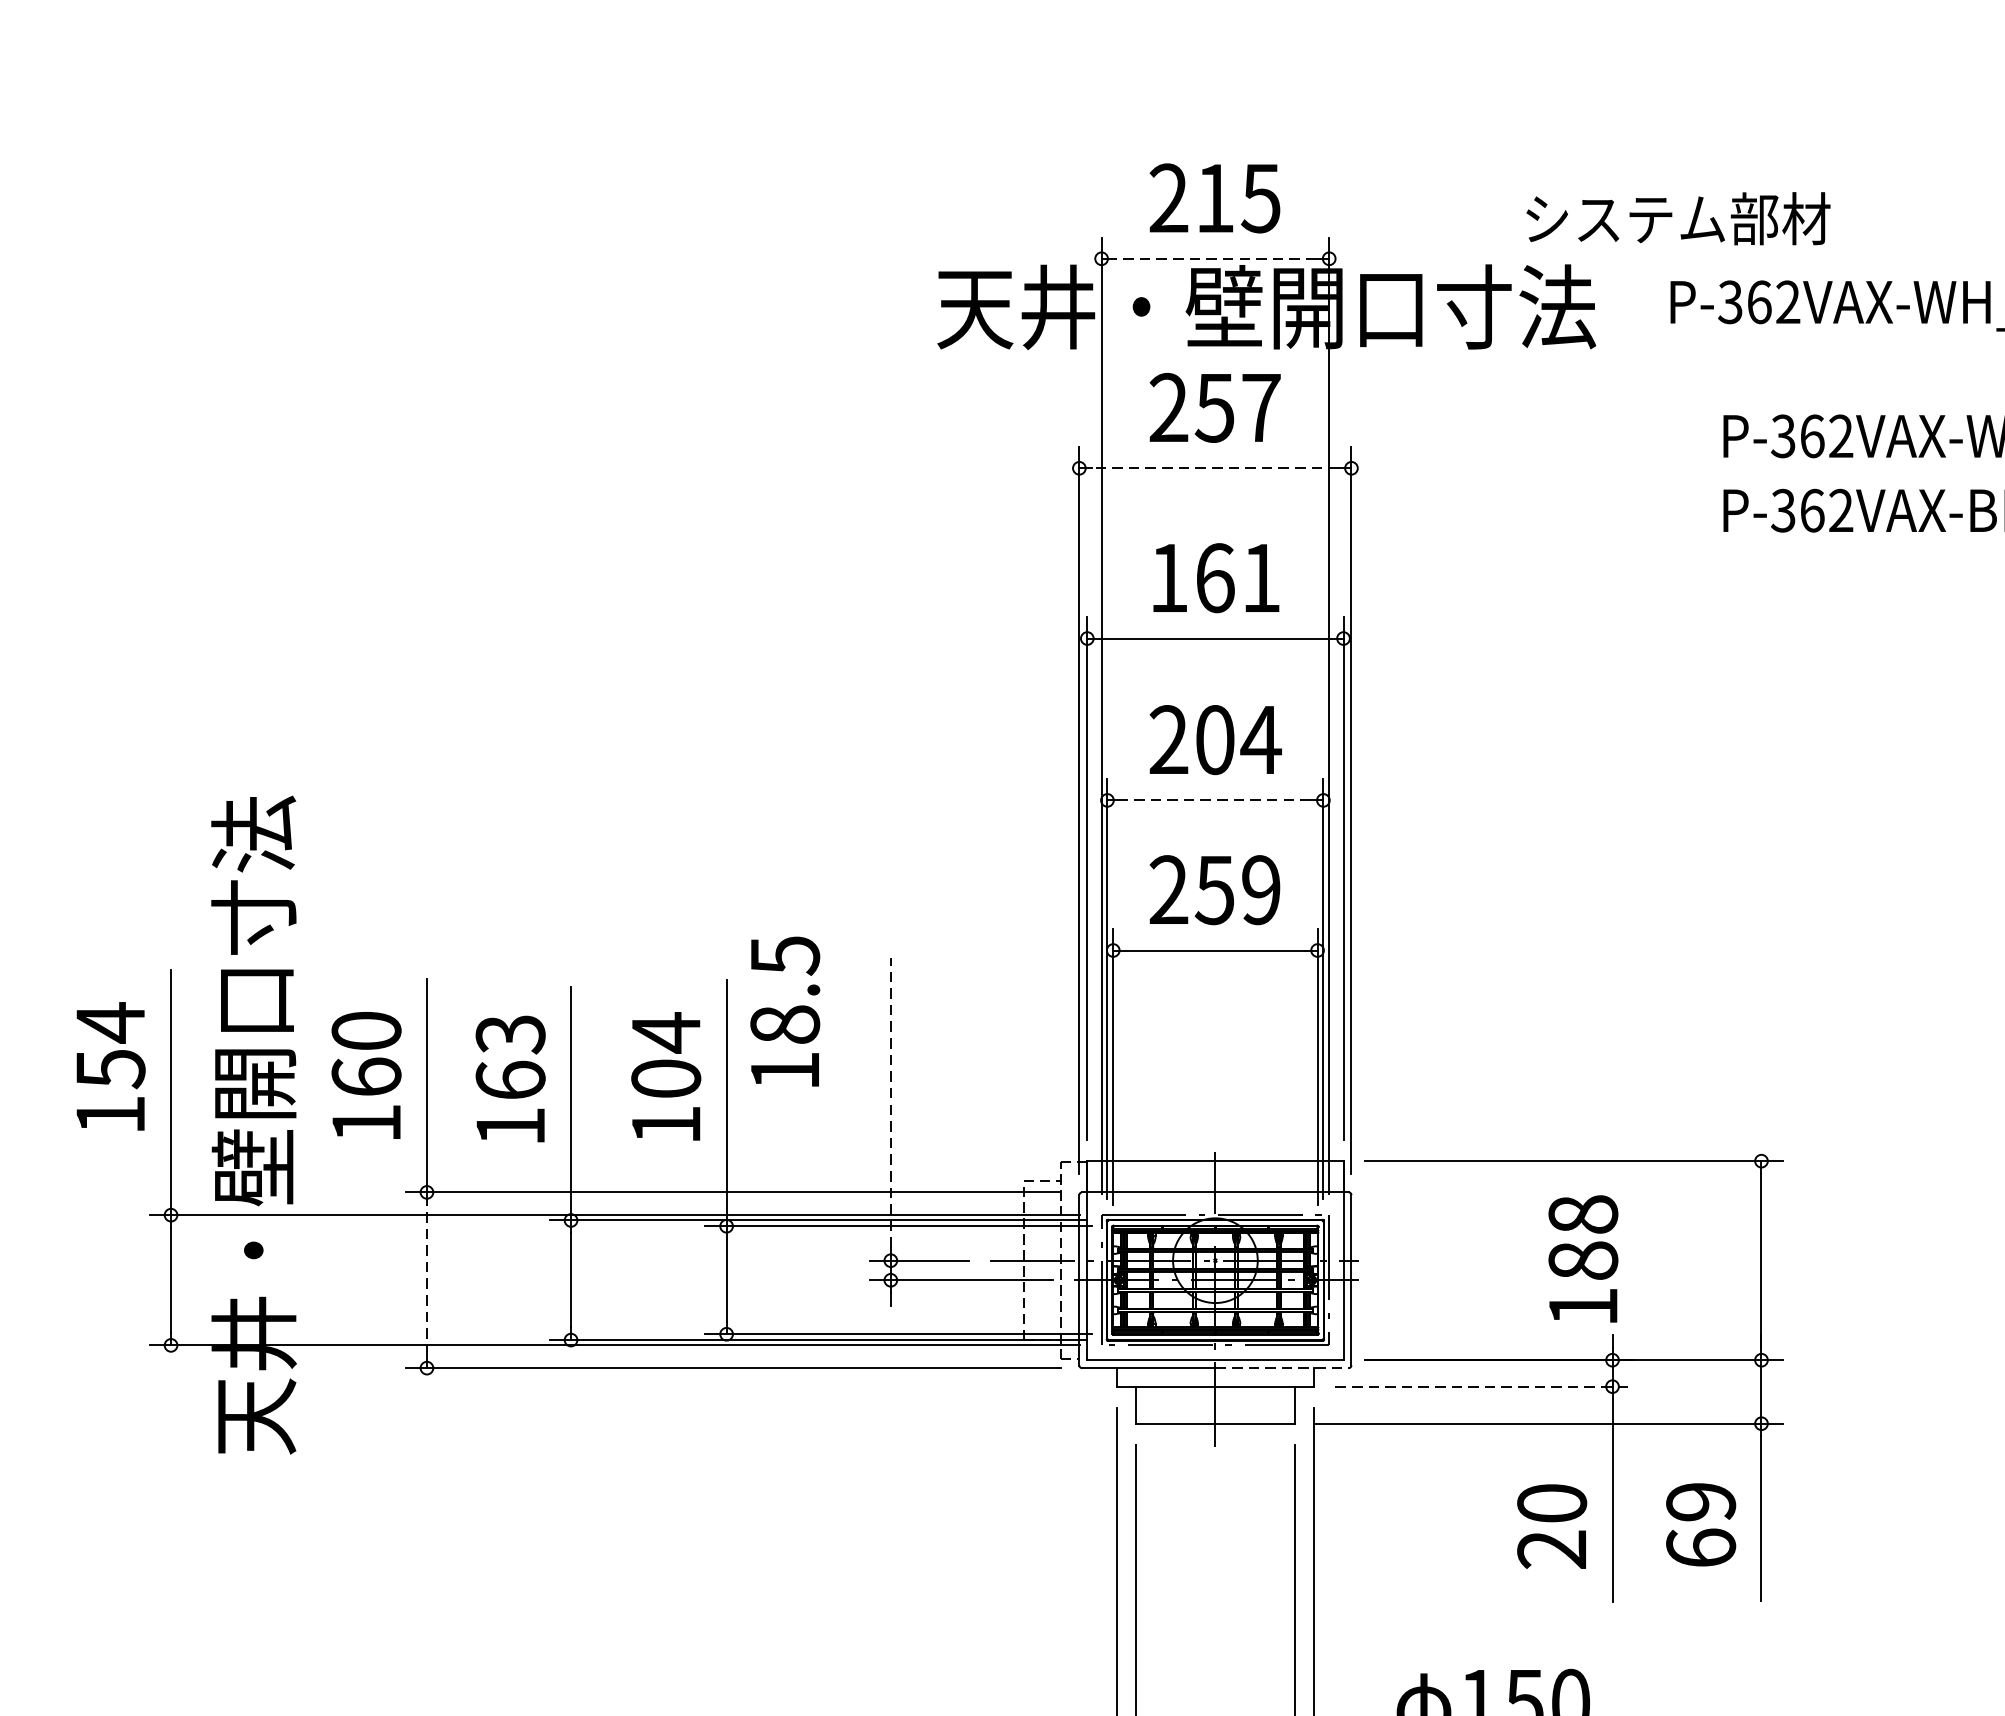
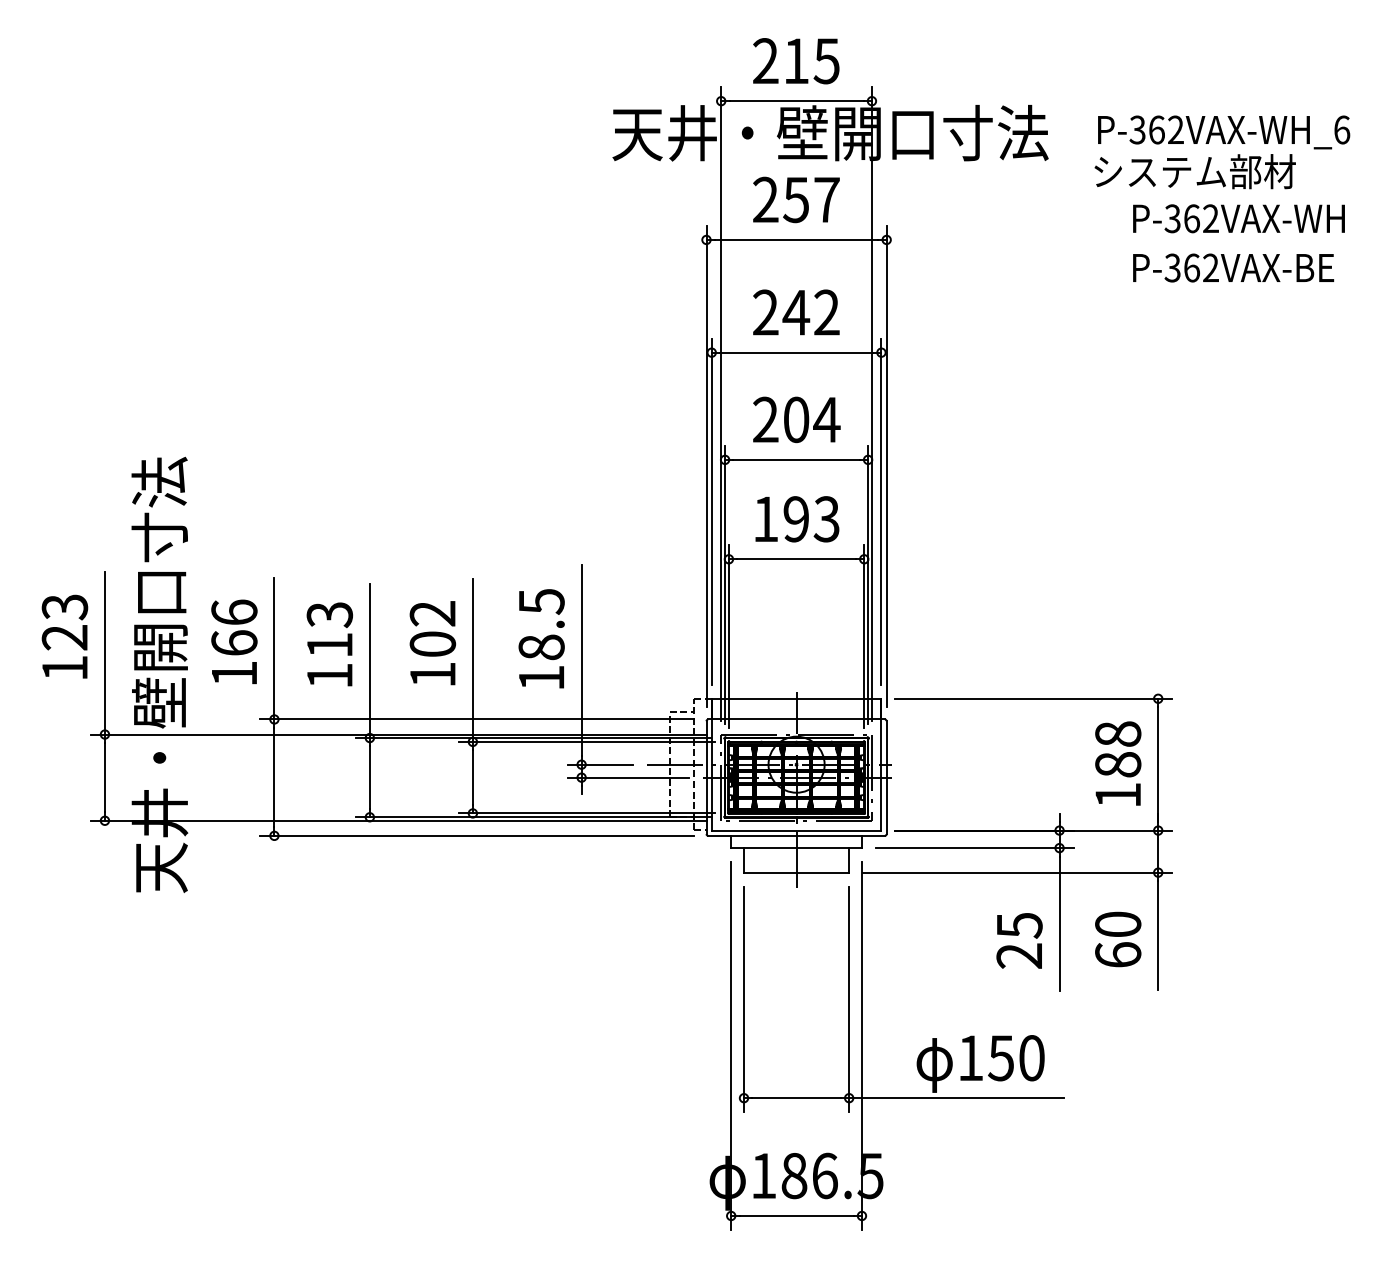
text: (1677, 218) -> (1194, 171), moved
line: (1215, 259) -> (796, 101), dashed -> solid
line: (1215, 467) -> (796, 239), dashed -> solid
text: (1215, 577) -> (796, 312), 161 -> 242
line: (1215, 799) -> (796, 459), dashed -> solid
text: (1215, 890) -> (796, 519), 259 -> 193
text: (784, 1011) -> (541, 638), moved
text: (366, 1029) -> (234, 611), 160 -> 166
text: (665, 1032) -> (432, 613), 104 -> 102
text: (109, 1045) -> (64, 622), 154 -> 123
text: (510, 1079) -> (329, 644), 163 -> 113
line: (890, 1103) -> (581, 660), dashed -> solid
text: (1583, 1258) -> (1118, 763), moved
line: (427, 1280) -> (274, 777), dashed -> solid
line: (1283, 1367) -> (841, 835), dashed -> solid
line: (1484, 1387) -> (974, 848), dashed -> solid
text: (1701, 1501) -> (1118, 924), 69 -> 60
text: (1552, 1503) -> (1019, 925), 20 -> 25

